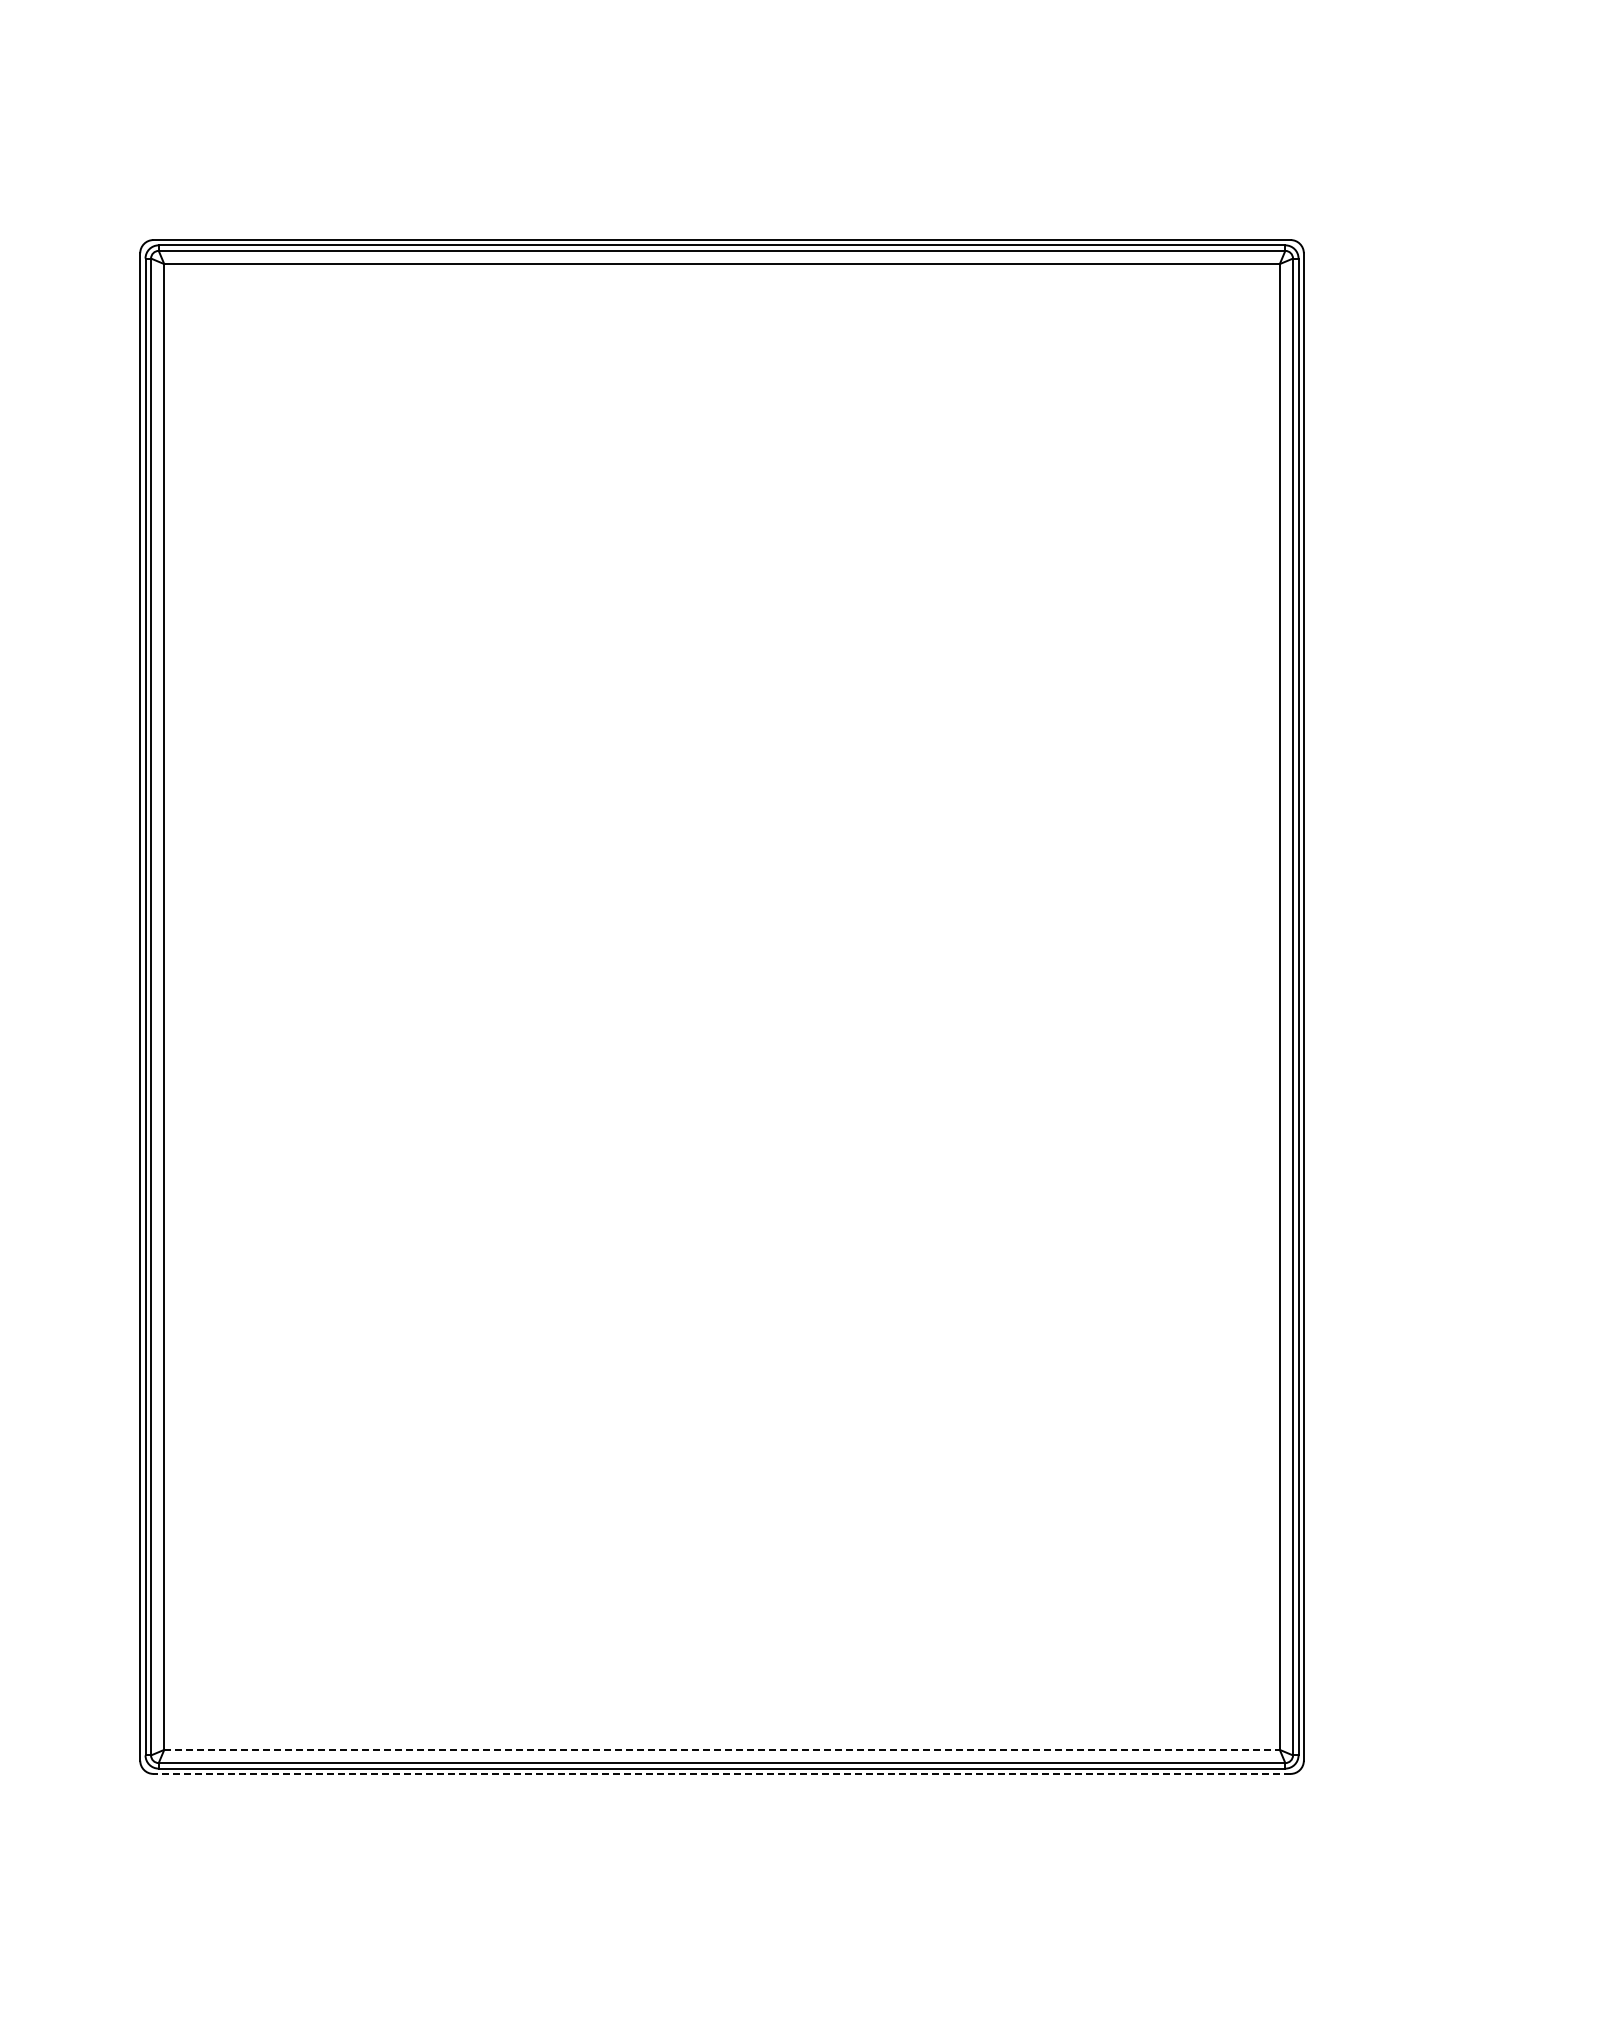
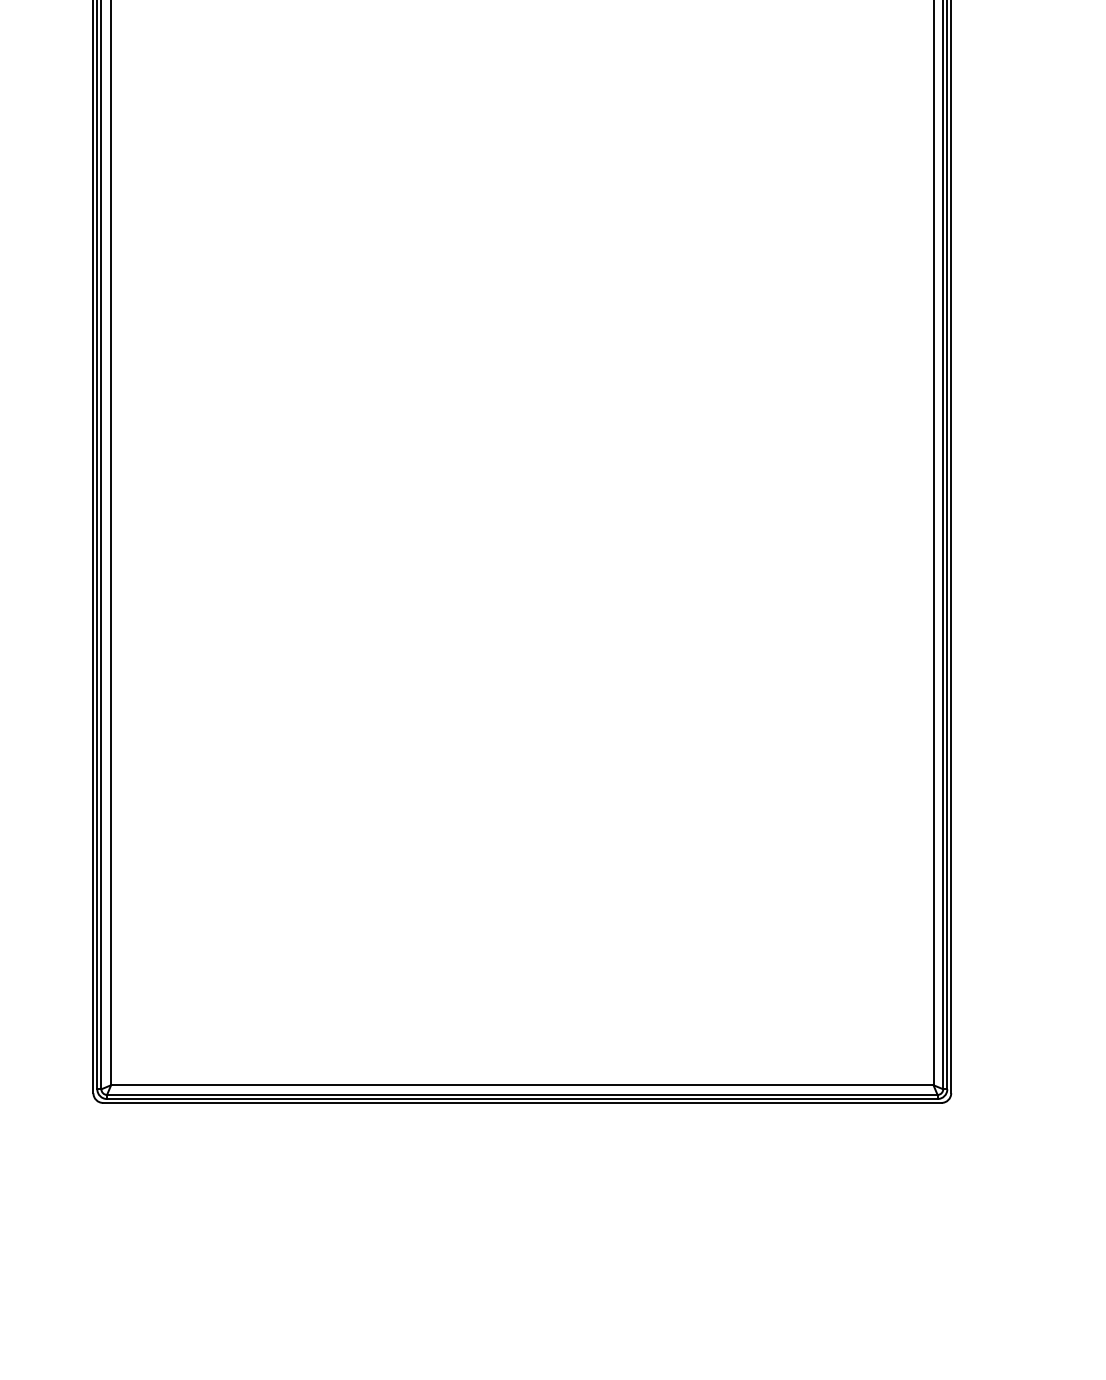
line: (722, 1749) -> (522, 1084), dashed -> solid
line: (722, 1773) -> (522, 1102), dashed -> solid

